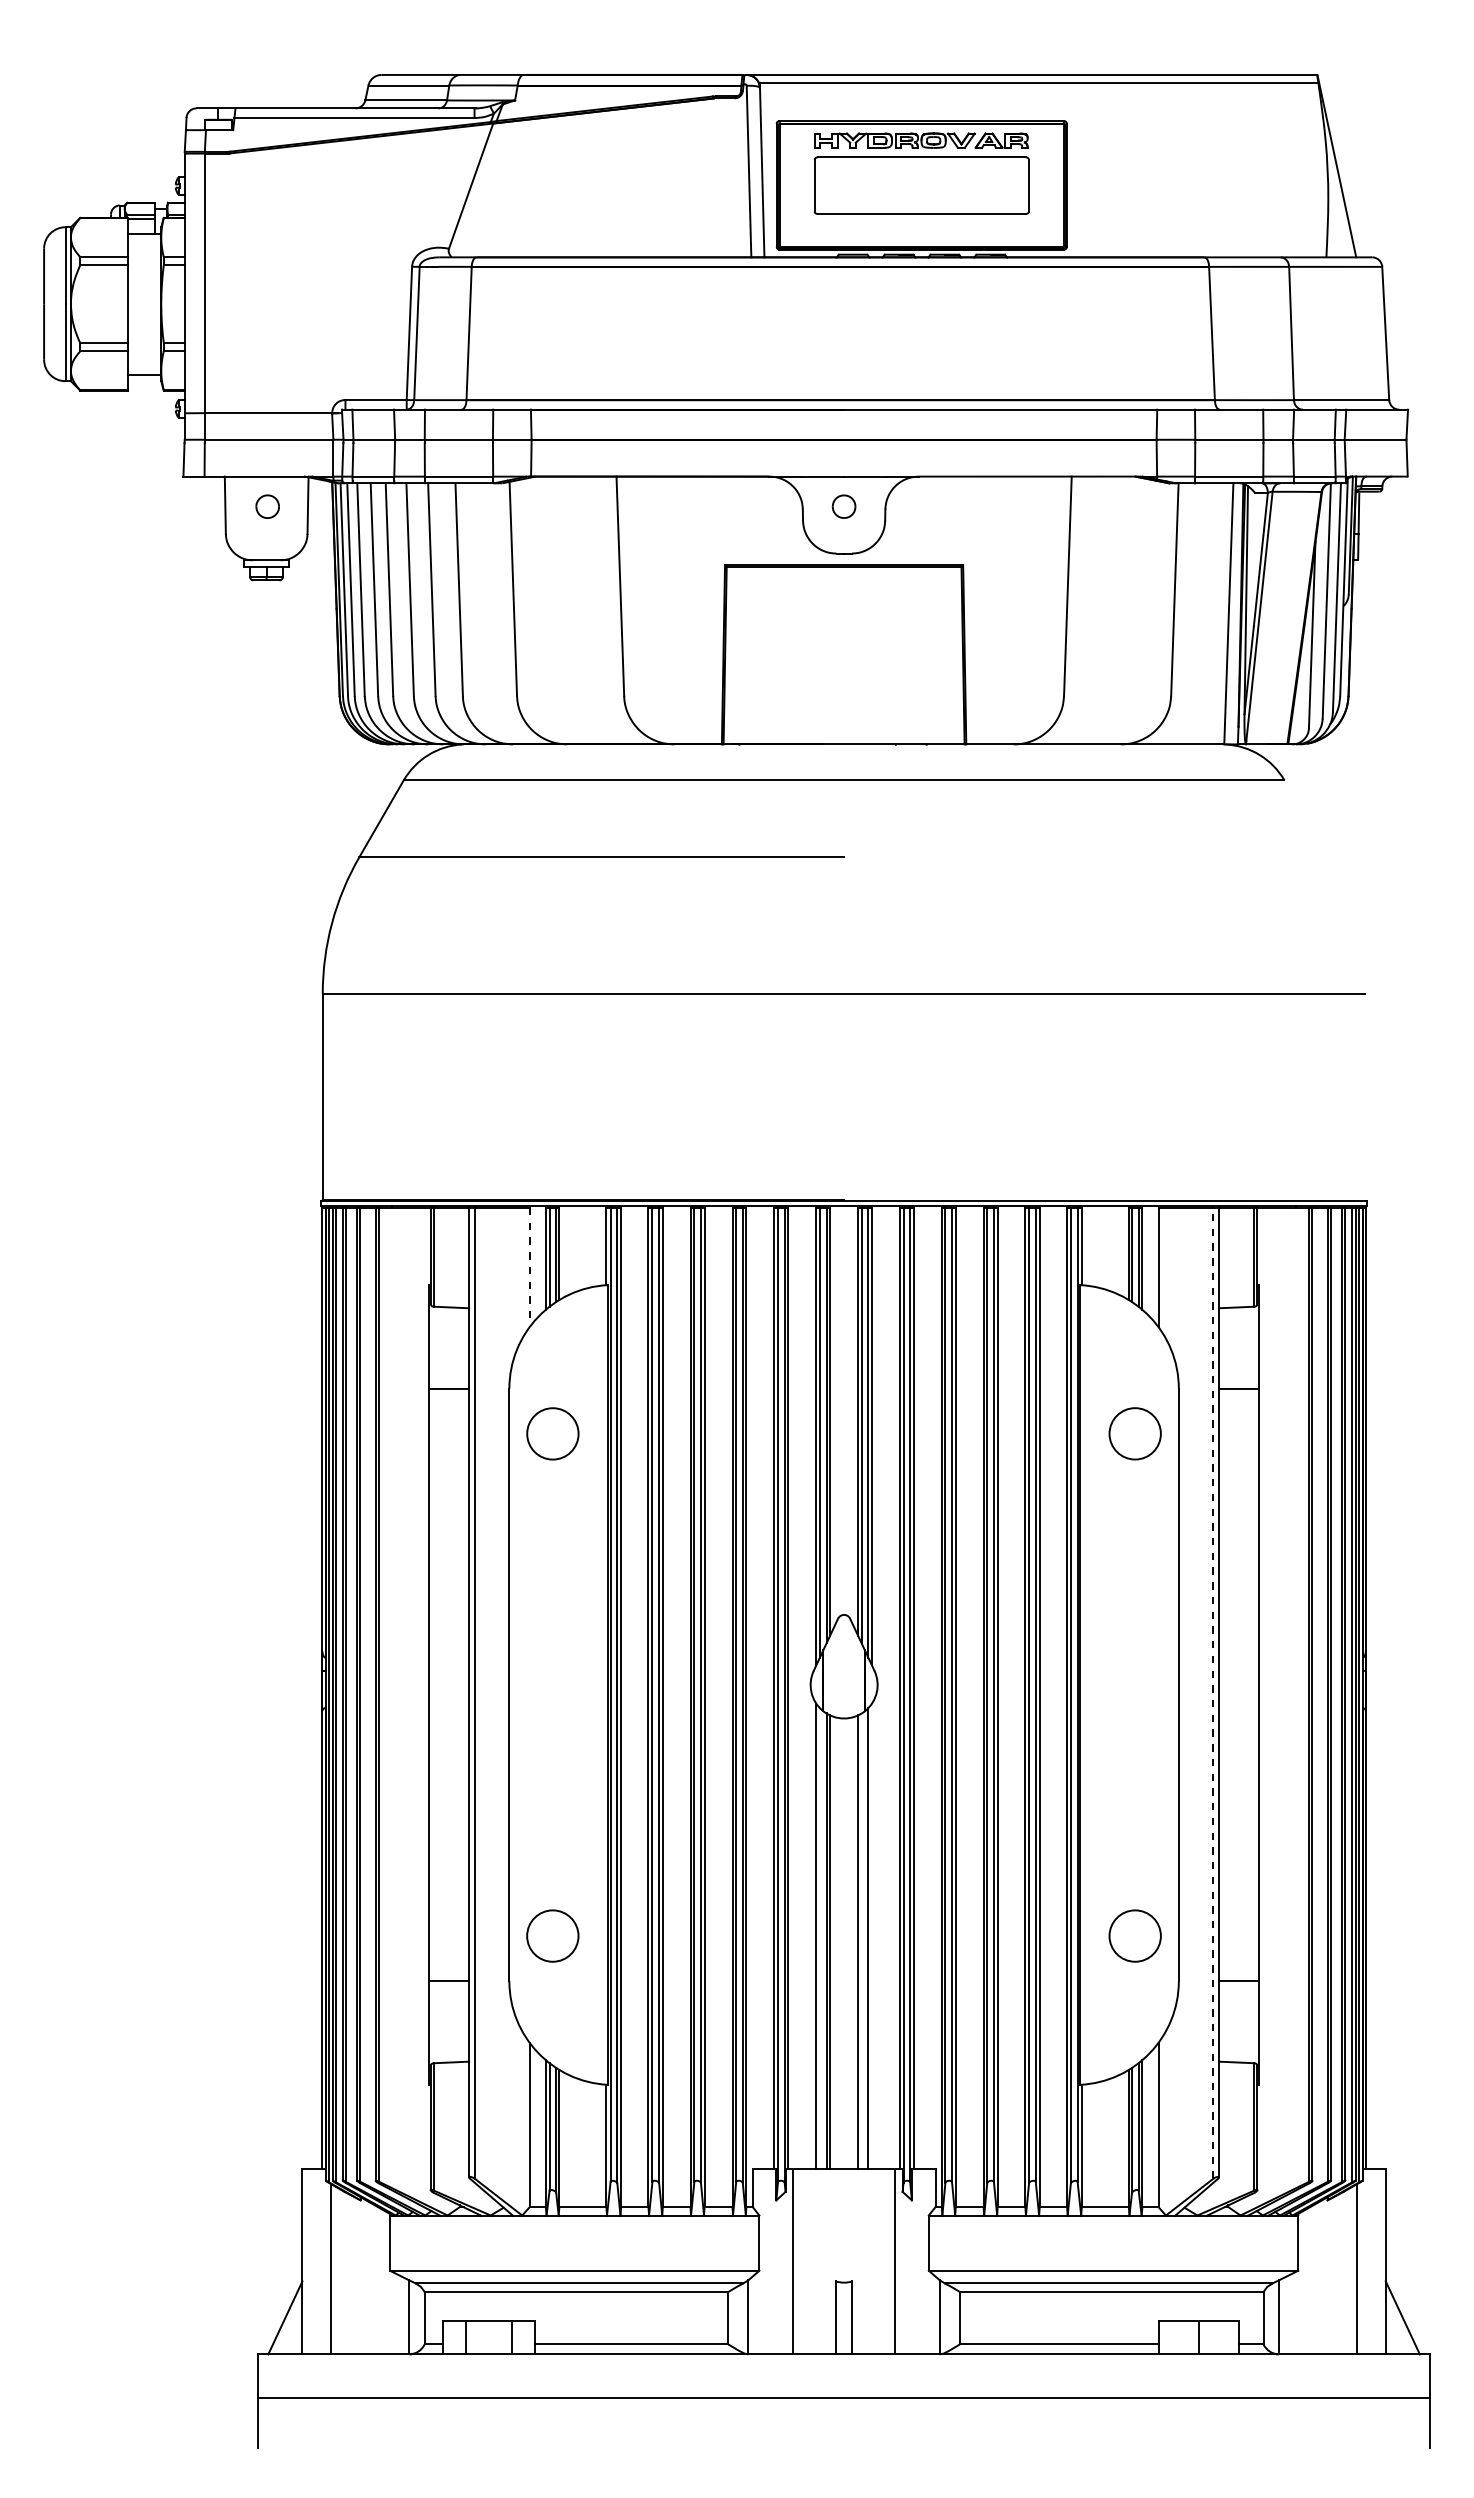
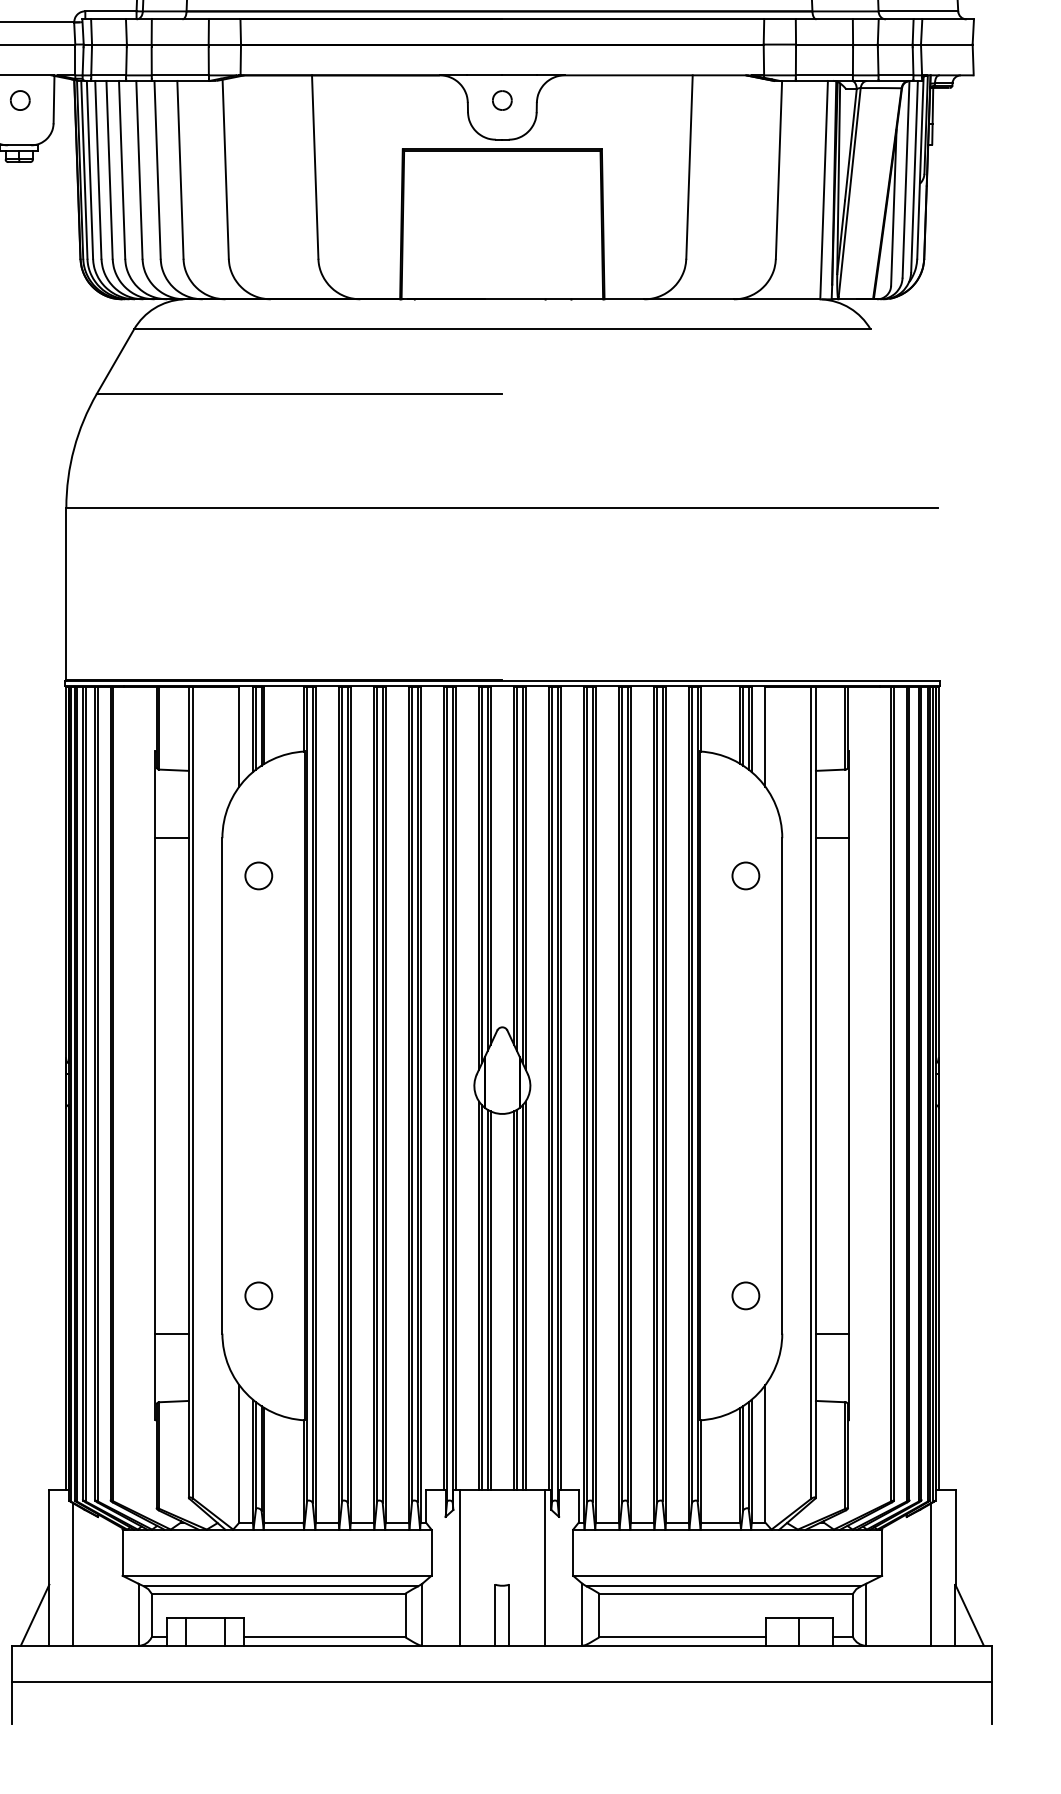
line: (529, 1267) -> (239, 736), dashed -> solid
circle: (552, 1433) -> (258, 875), size x0.62
circle: (1135, 1433) -> (746, 875), size x0.62
line: (1213, 1692) -> (811, 1092), dashed -> solid
circle: (552, 1935) -> (258, 1295), size x0.62
line: (871, 1935) -> (525, 1295), added
circle: (1135, 1935) -> (746, 1295), size x0.62
line: (819, 1938) -> (481, 1297), added
line: (861, 1940) -> (516, 1299), added

